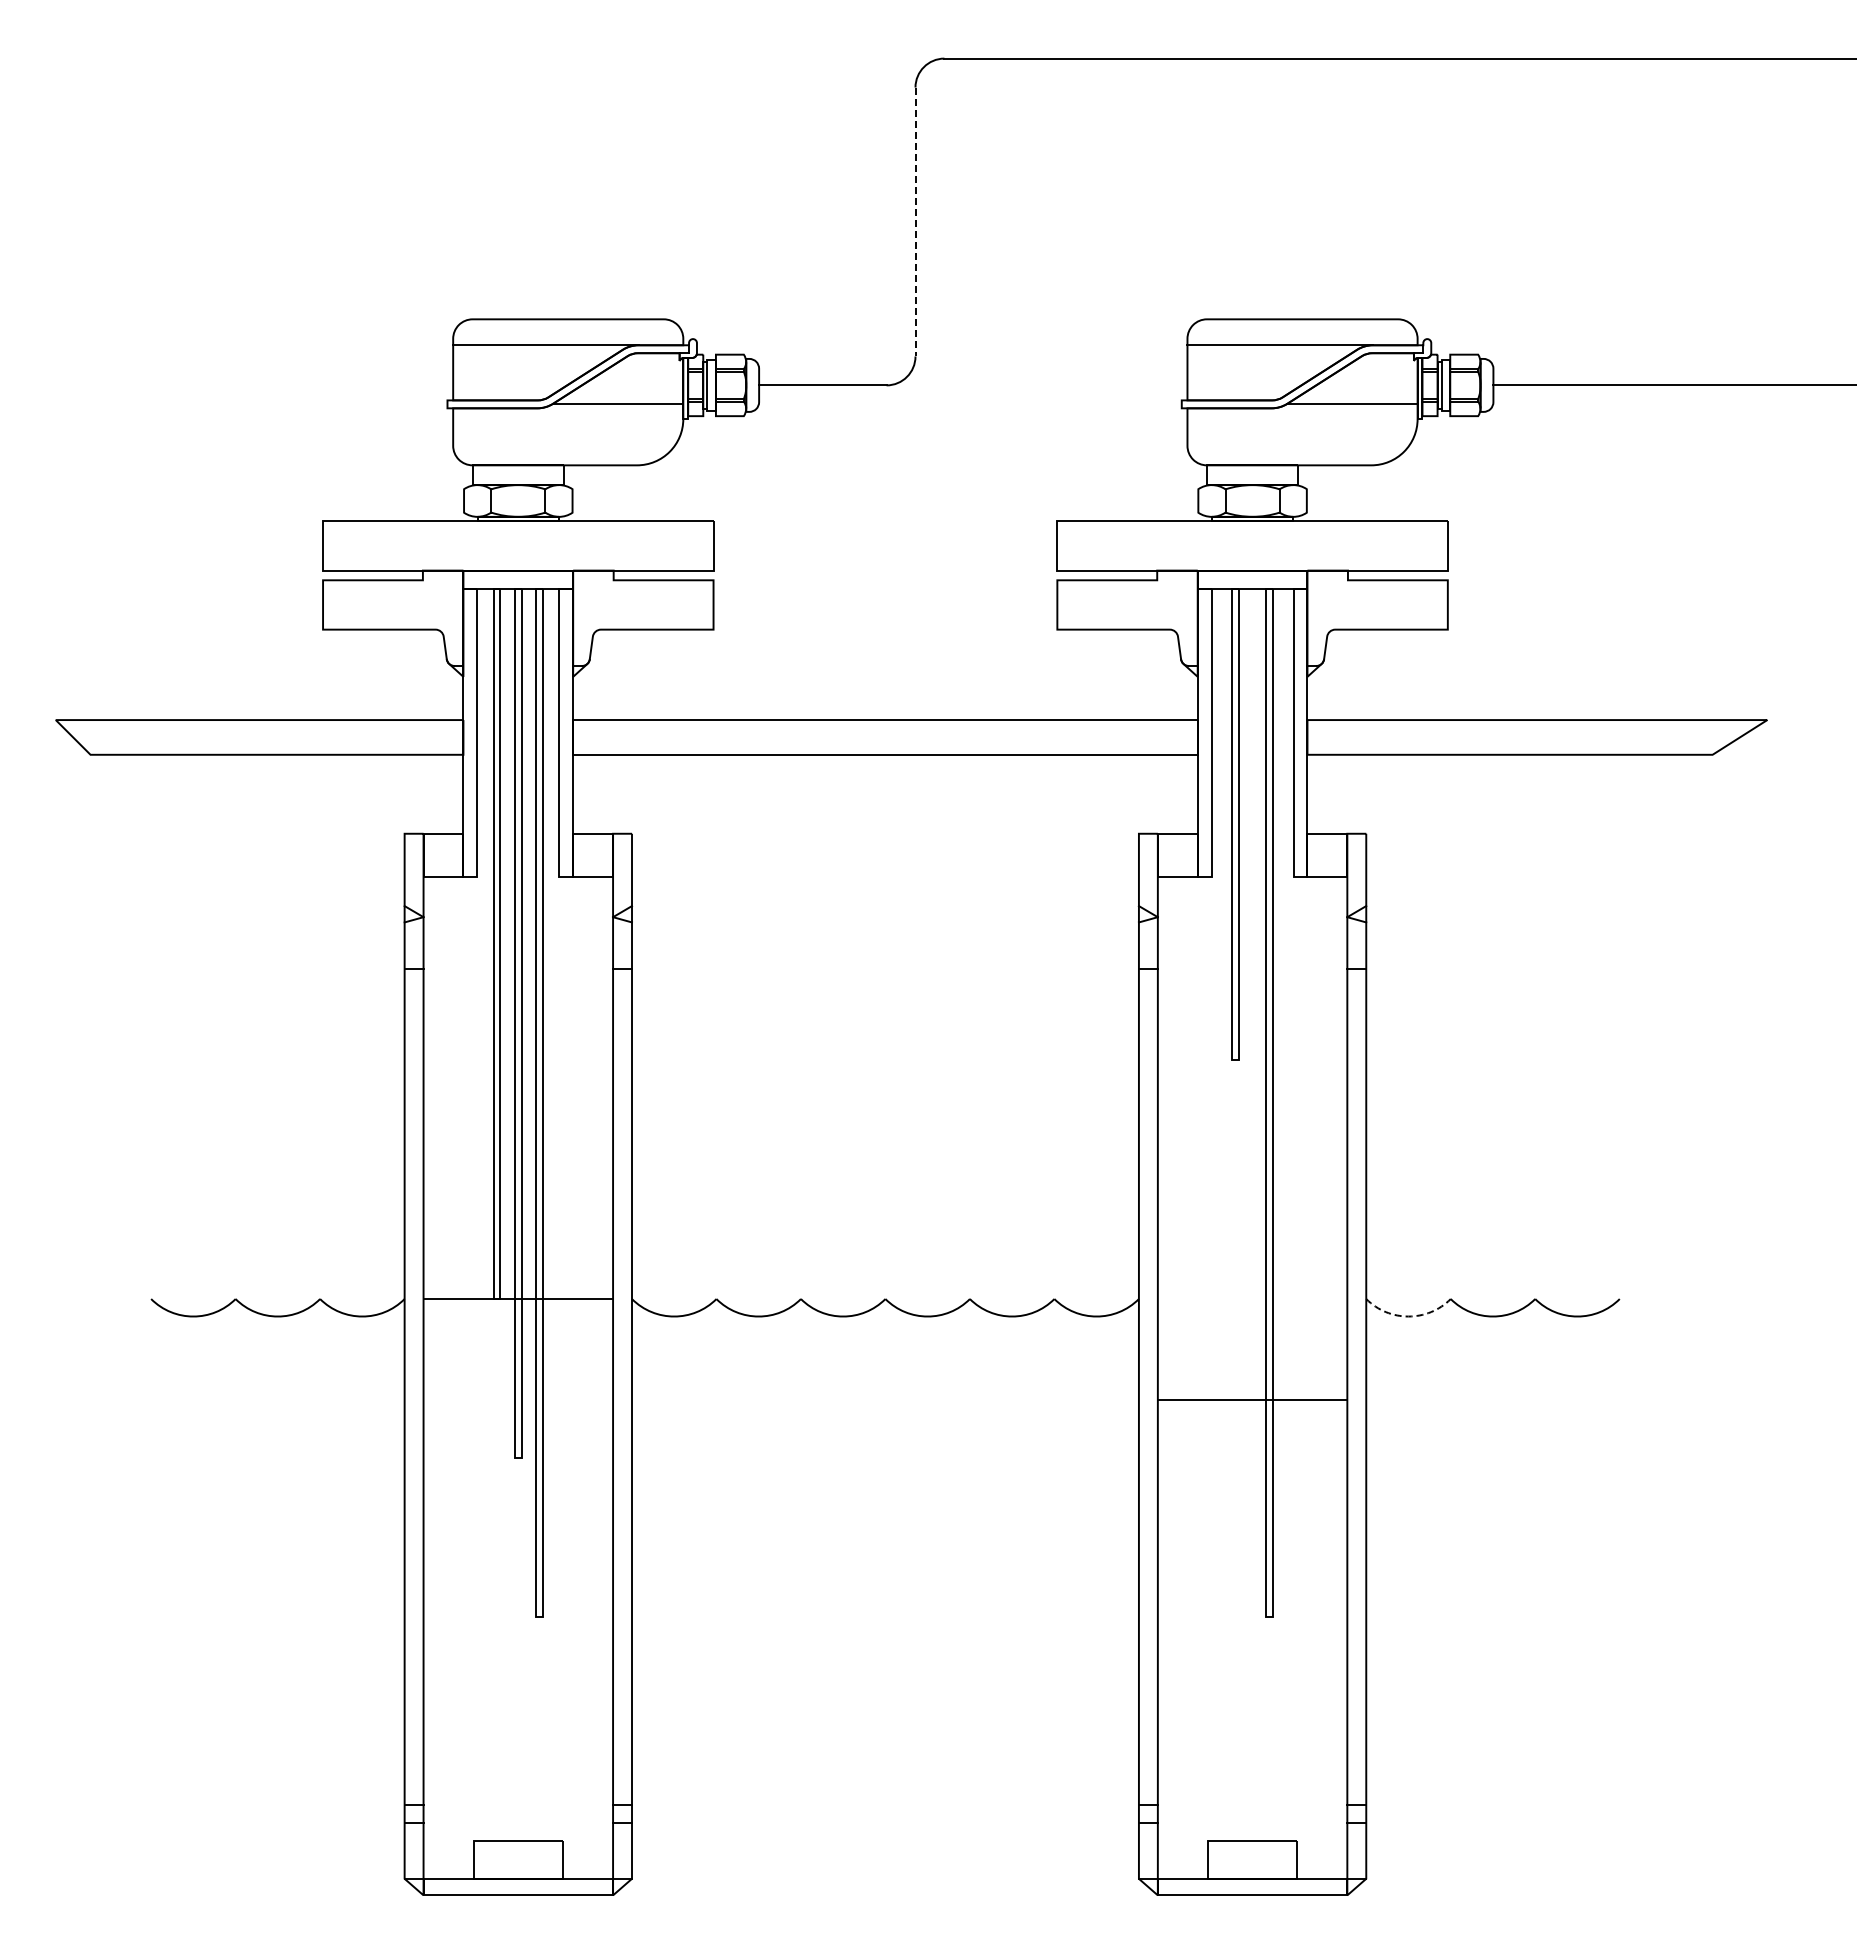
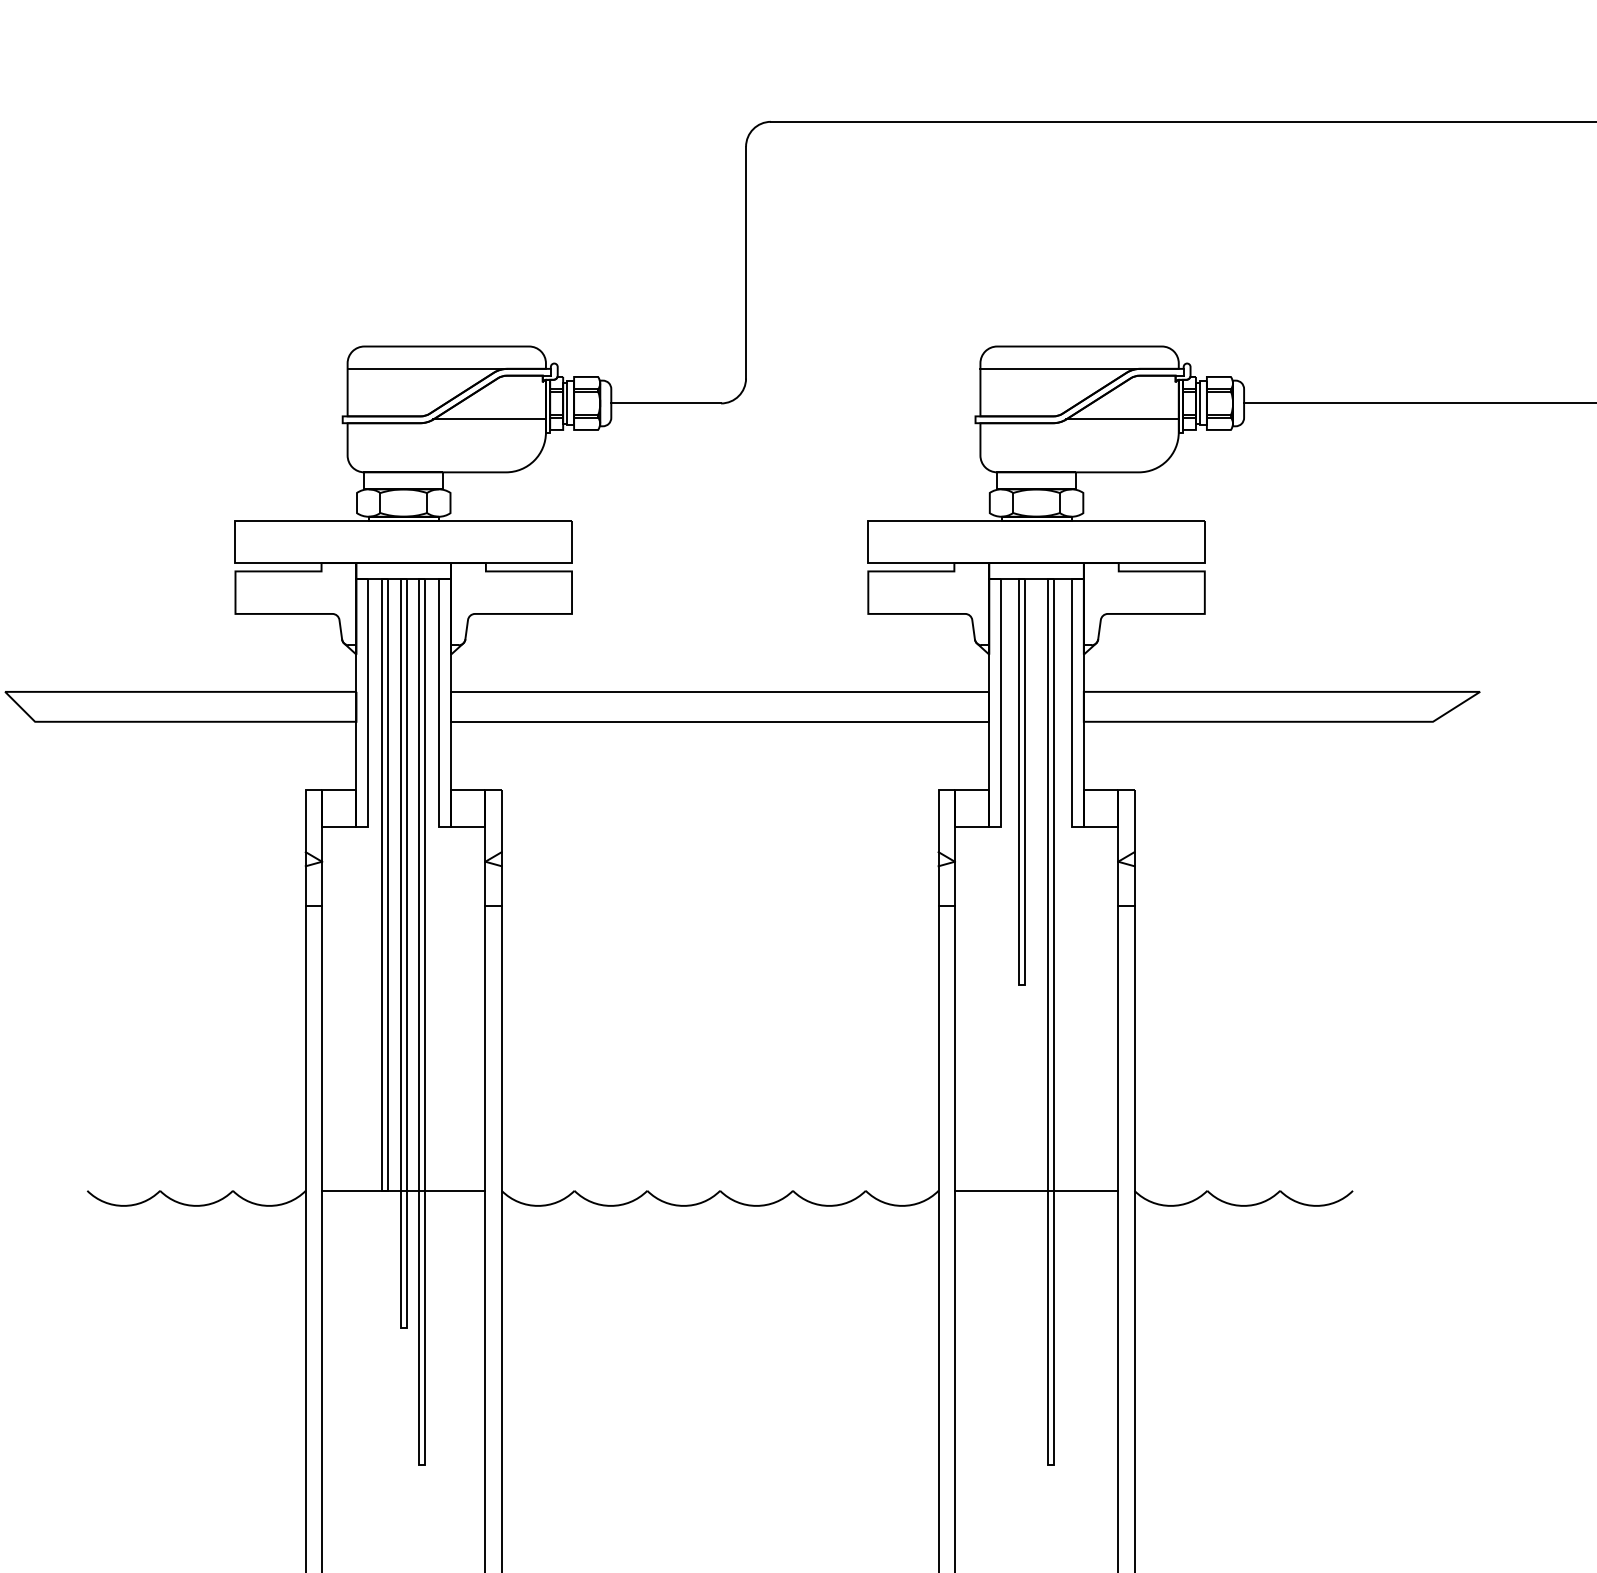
line: (915, 222) -> (746, 263), dashed -> solid
arc: (1408, 1316) -> (1170, 1205), dashed -> solid
line: (1252, 1400) -> (1036, 1191), moved

